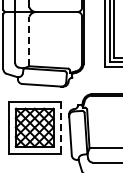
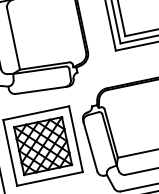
line: (29, 41) -> (13, 38), dashed -> solid
line: (60, 127) -> (75, 138), dashed -> solid

